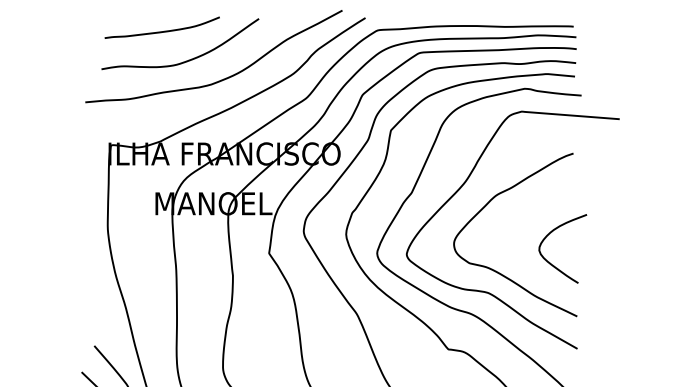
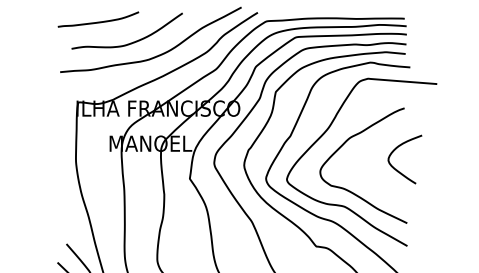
curve: (162, 30) -> (98, 21), moved
curve: (552, 262) -> (397, 169), moved

